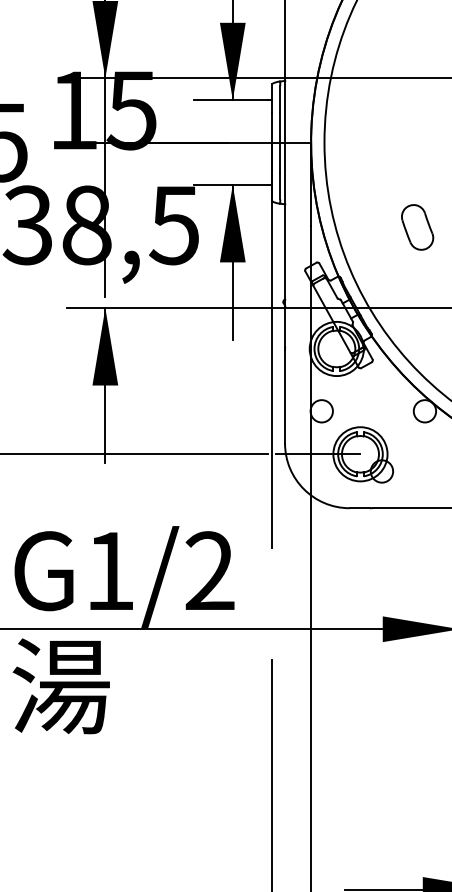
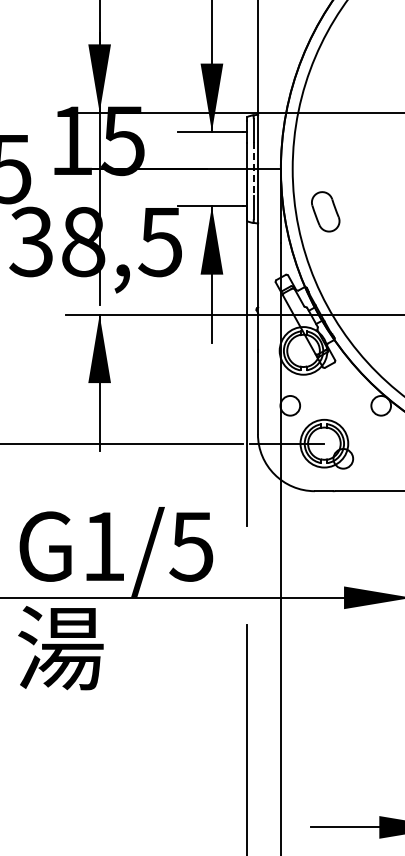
line: (279, 143) -> (253, 169), solid -> dashed
part: (417, 227) -> (325, 211), moved
text: (209, 571) -> (191, 546), G1/2 -> G1/5

